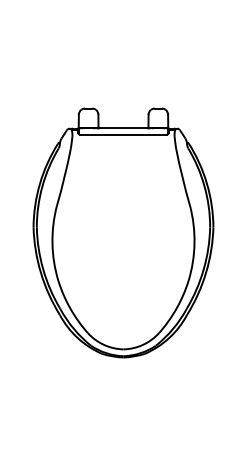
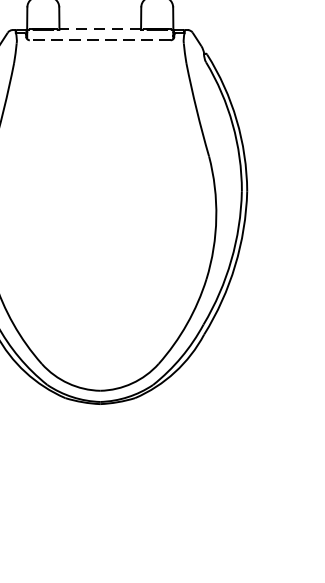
line: (123, 127) -> (100, 28), solid -> dashed
line: (123, 134) -> (100, 39), solid -> dashed

